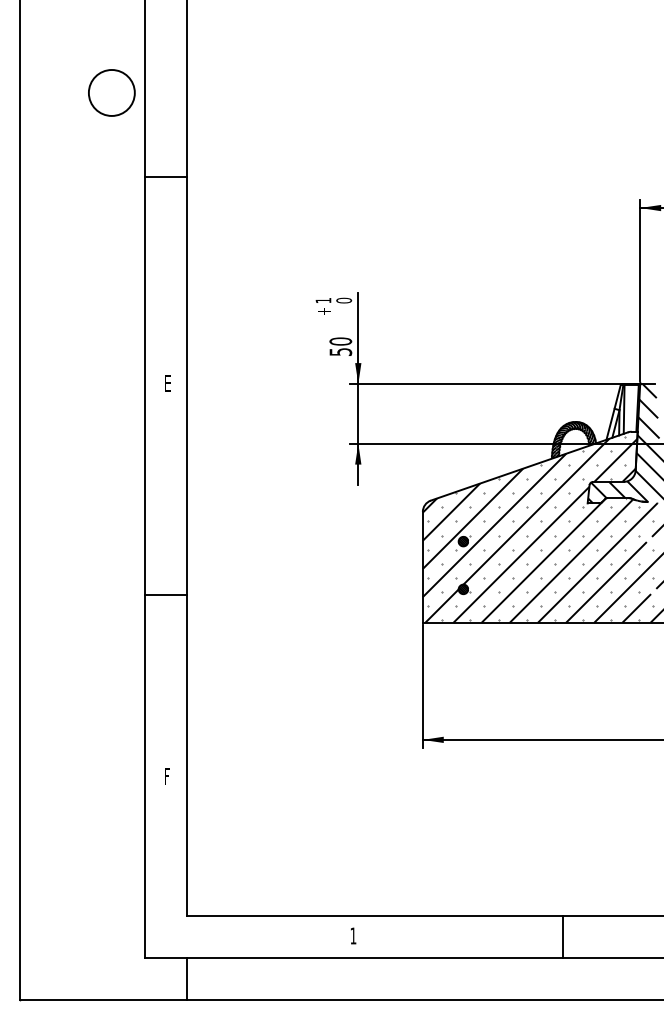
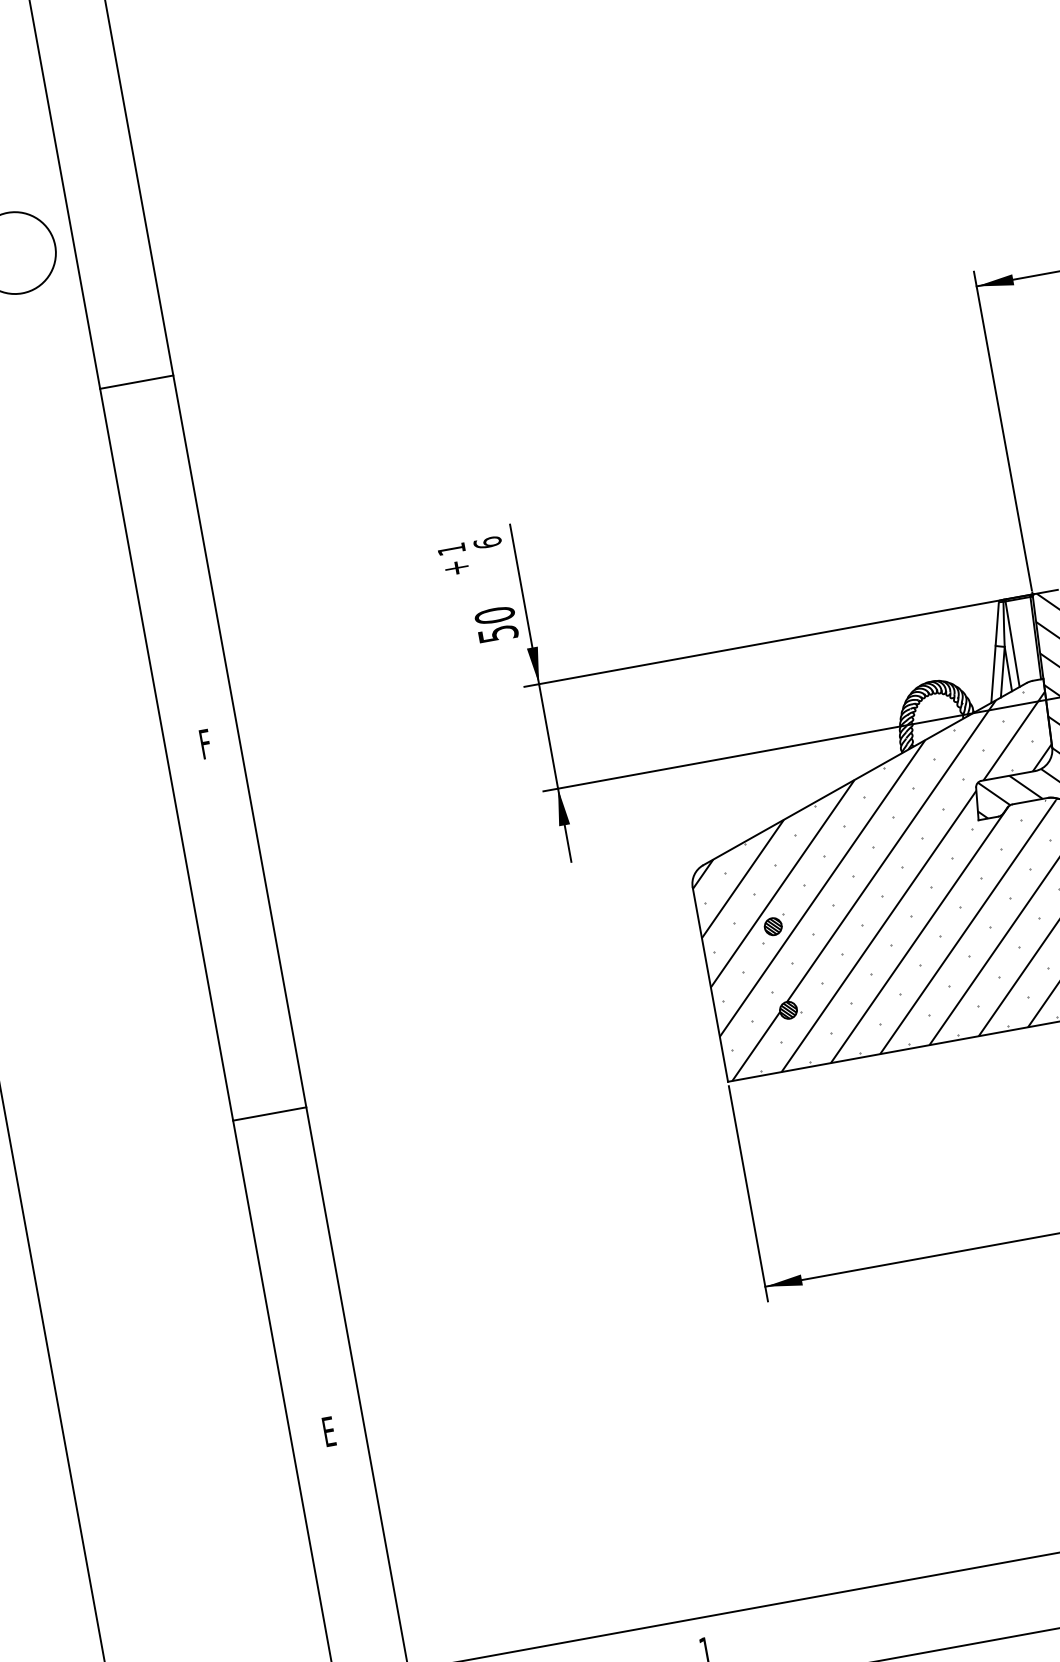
text: (343, 300) -> (486, 542), 0 -> 6
text: (168, 384) -> (206, 745), E -> F
text: (166, 776) -> (328, 1432), F -> E

